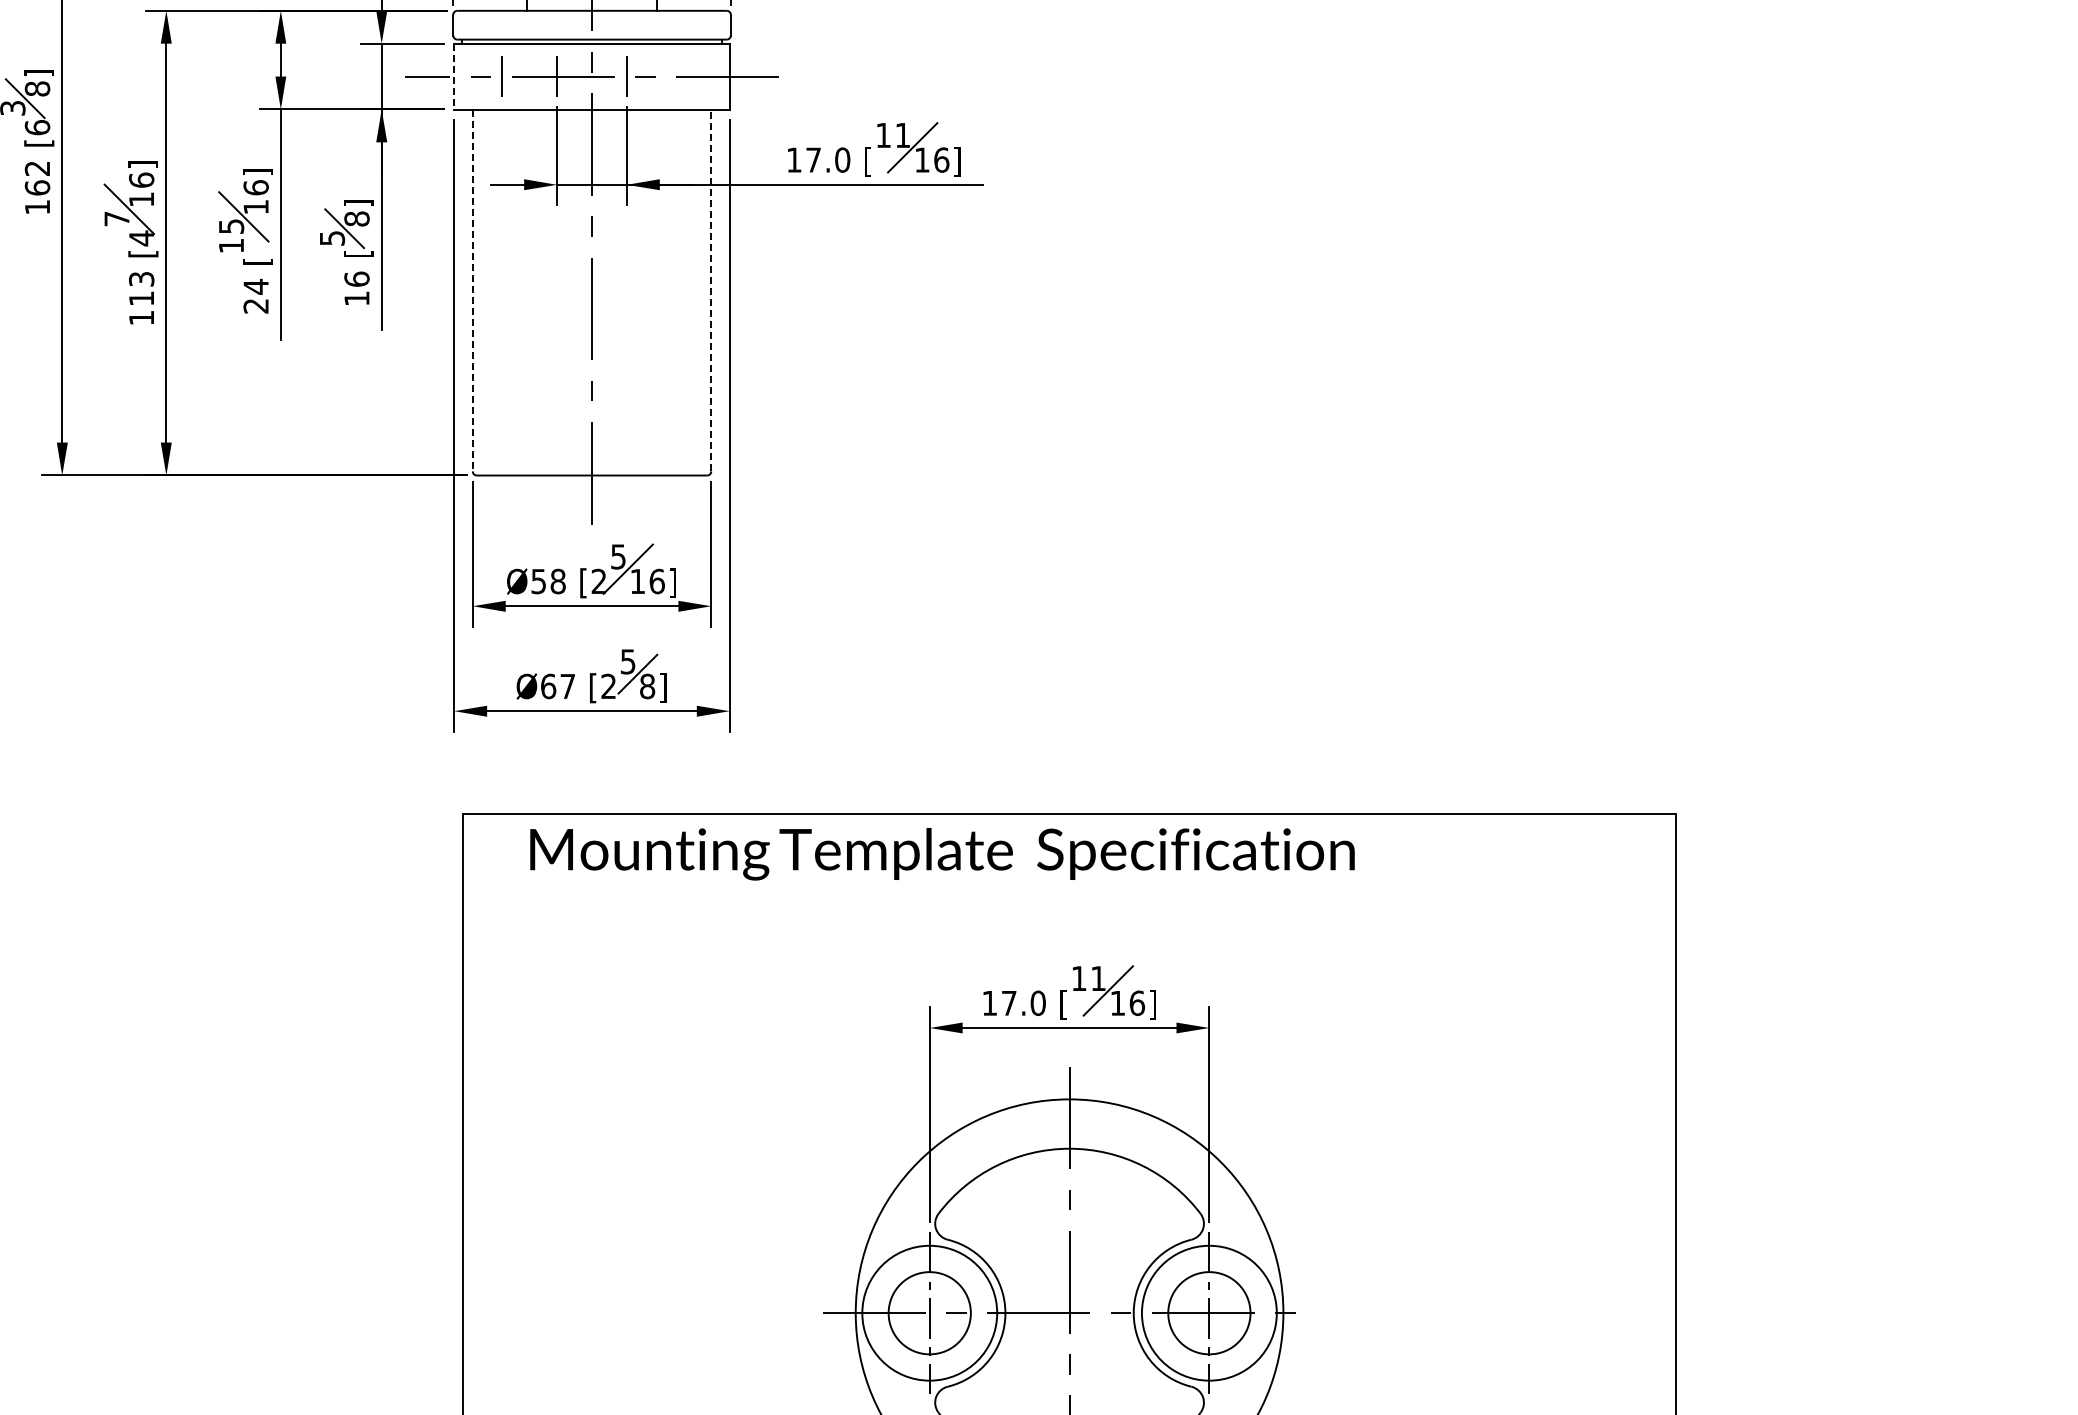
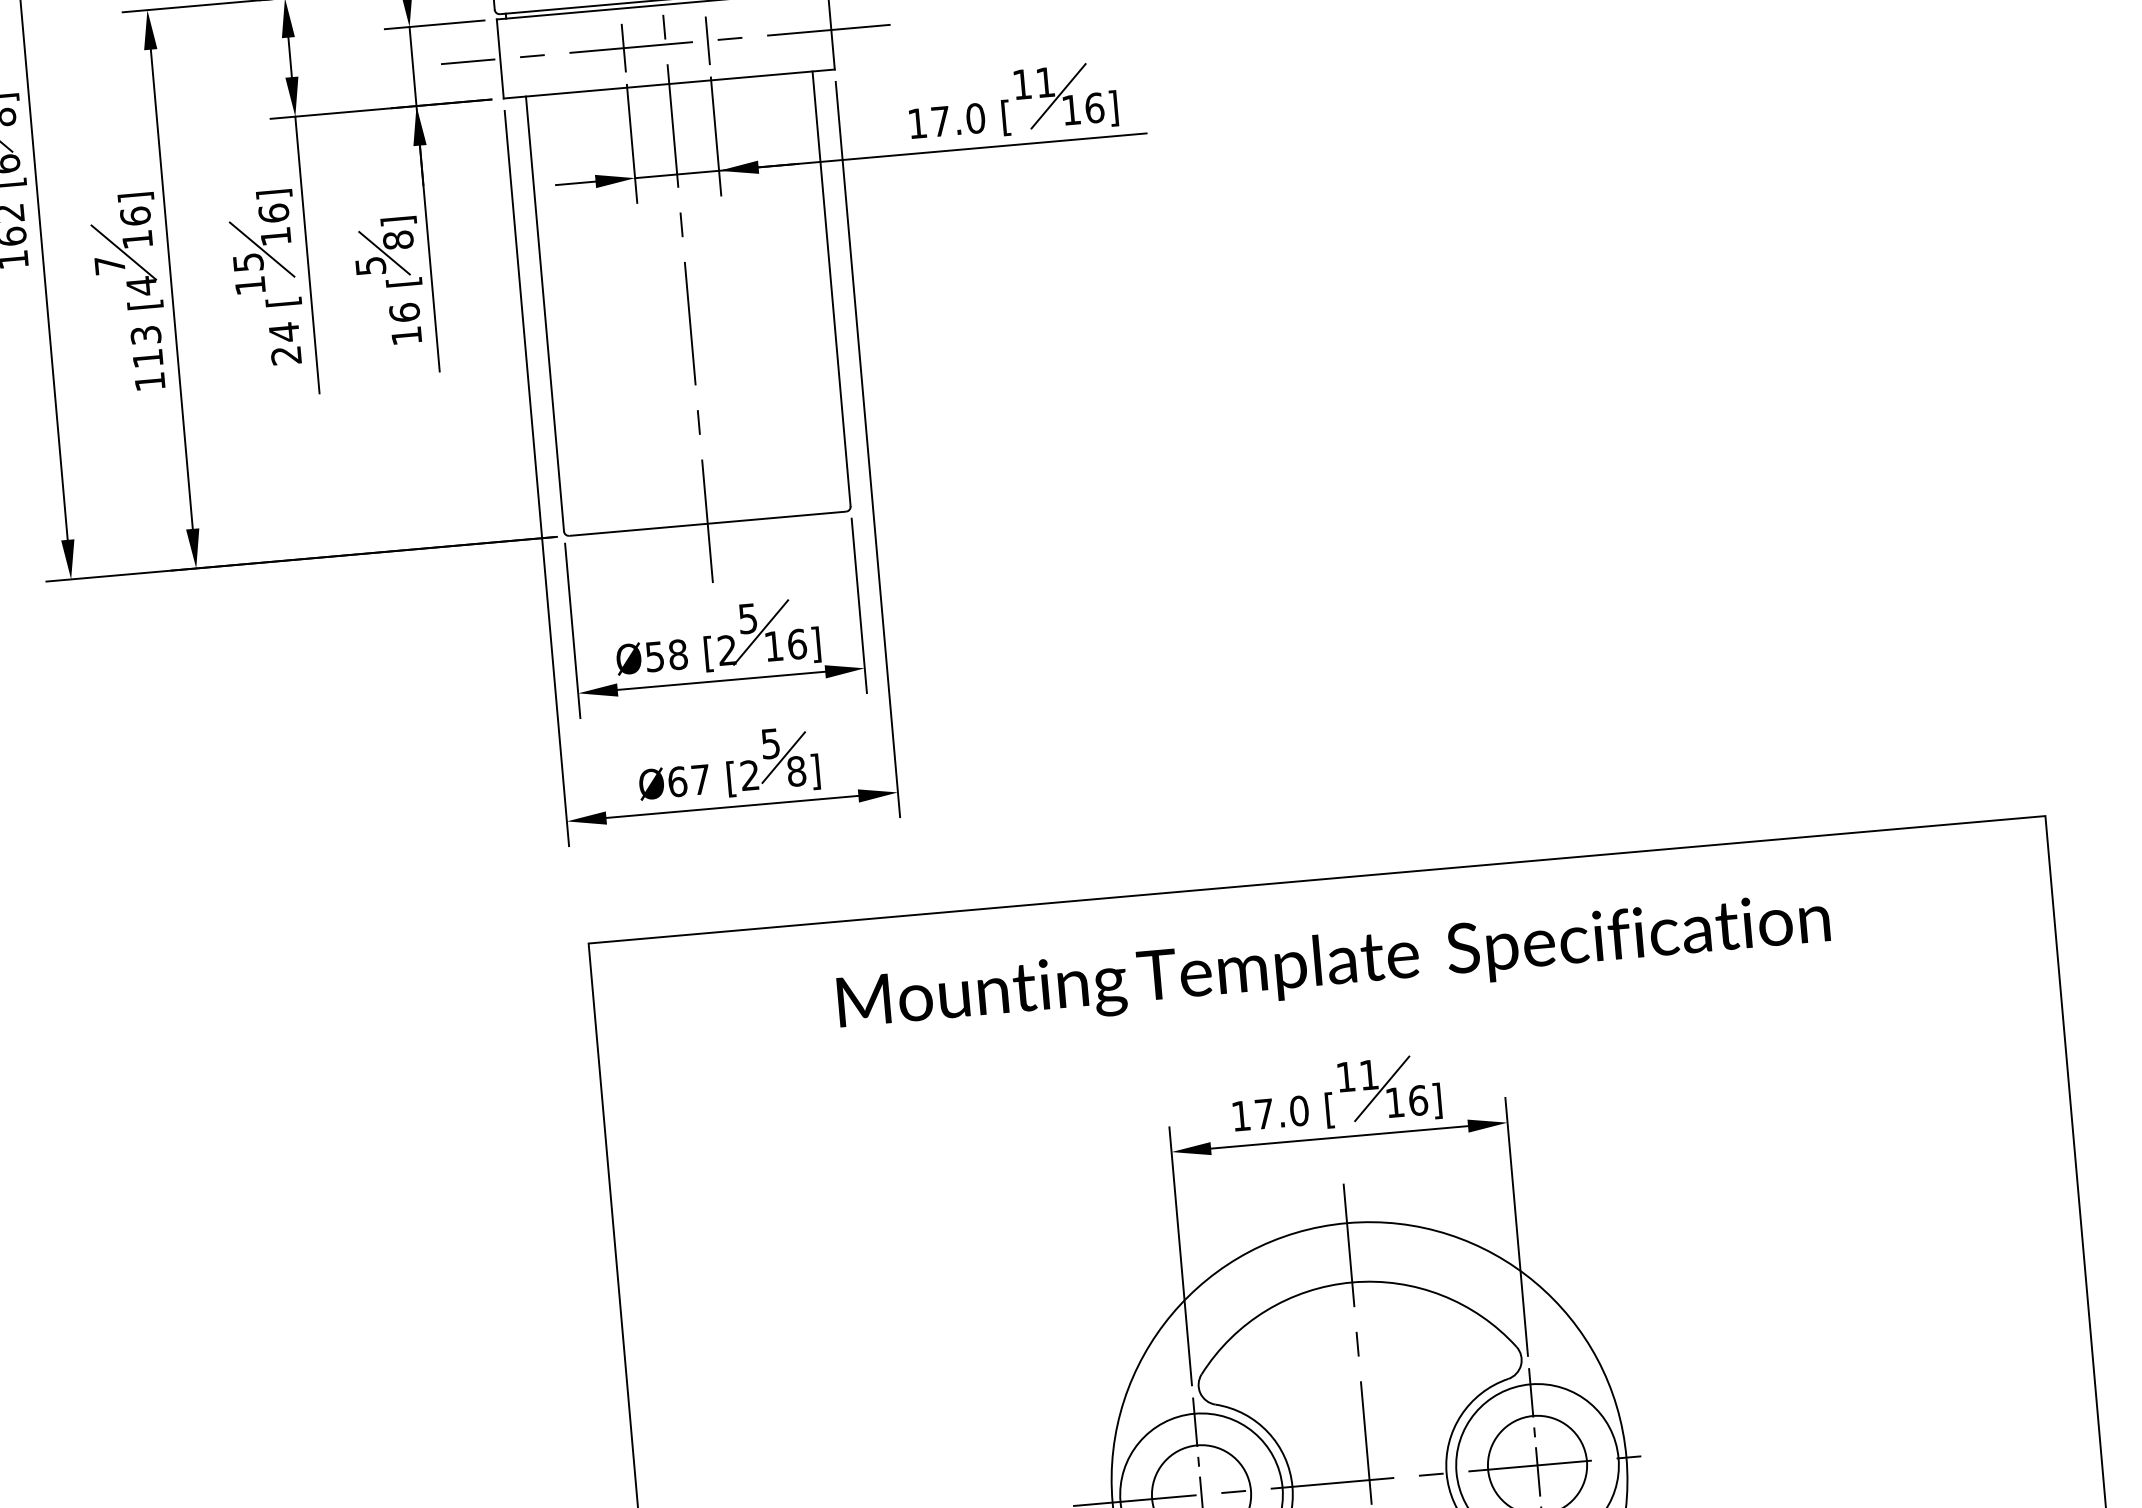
line: (454, 76) -> (500, 58), dashed -> solid
line: (501, 76) -> (556, 53), removed
line: (472, 290) -> (544, 314), dashed -> solid
line: (711, 290) -> (831, 288), dashed -> solid
text: (942, 854) -> (1334, 965), moved

